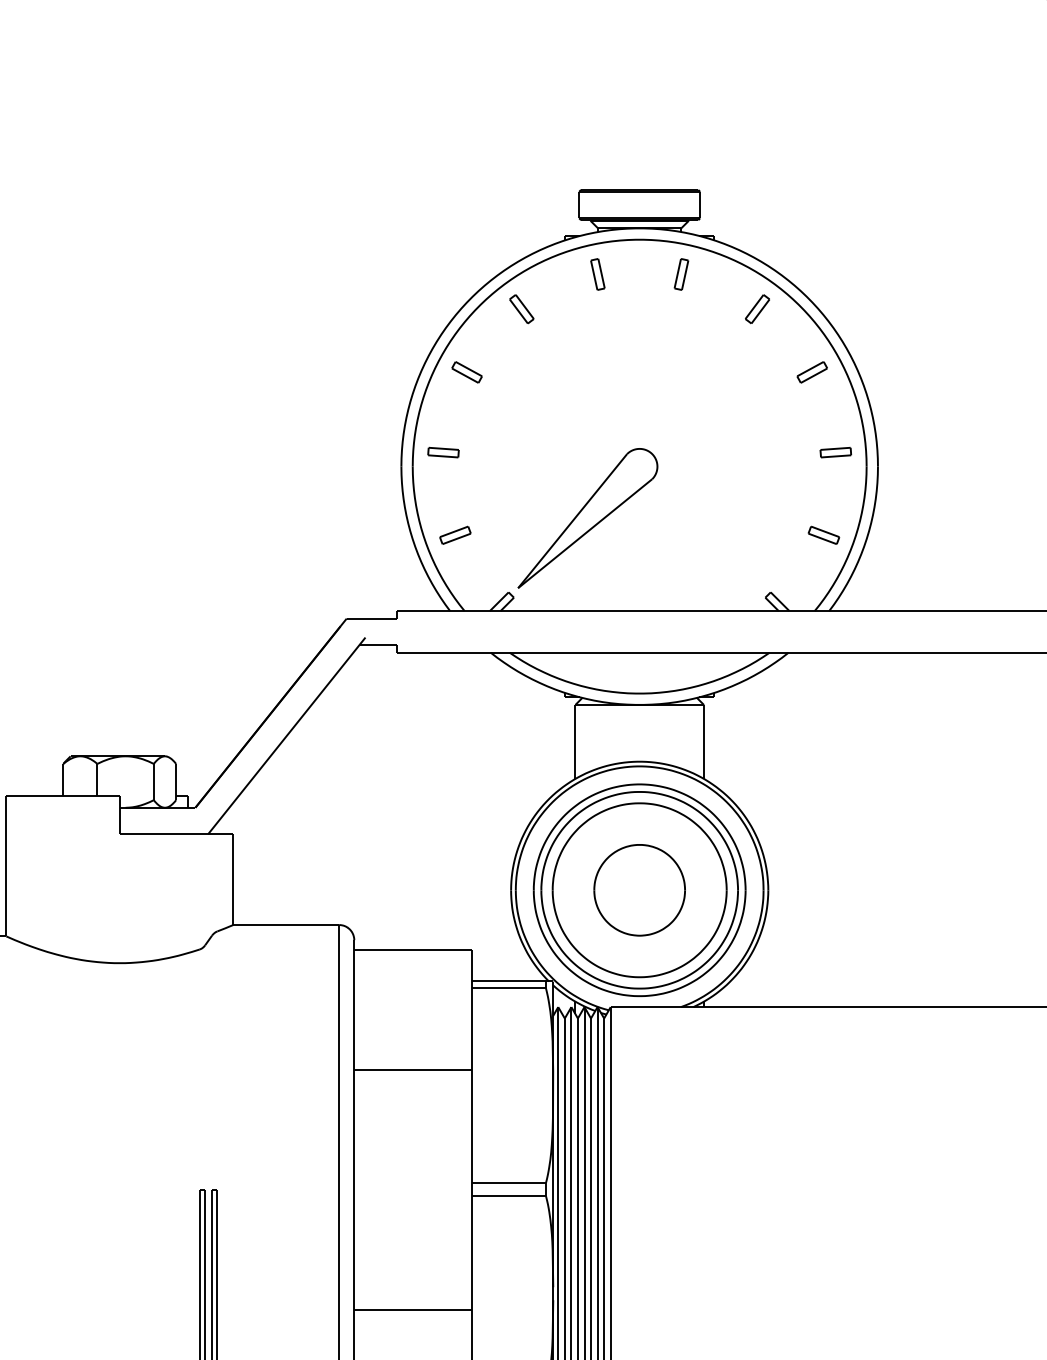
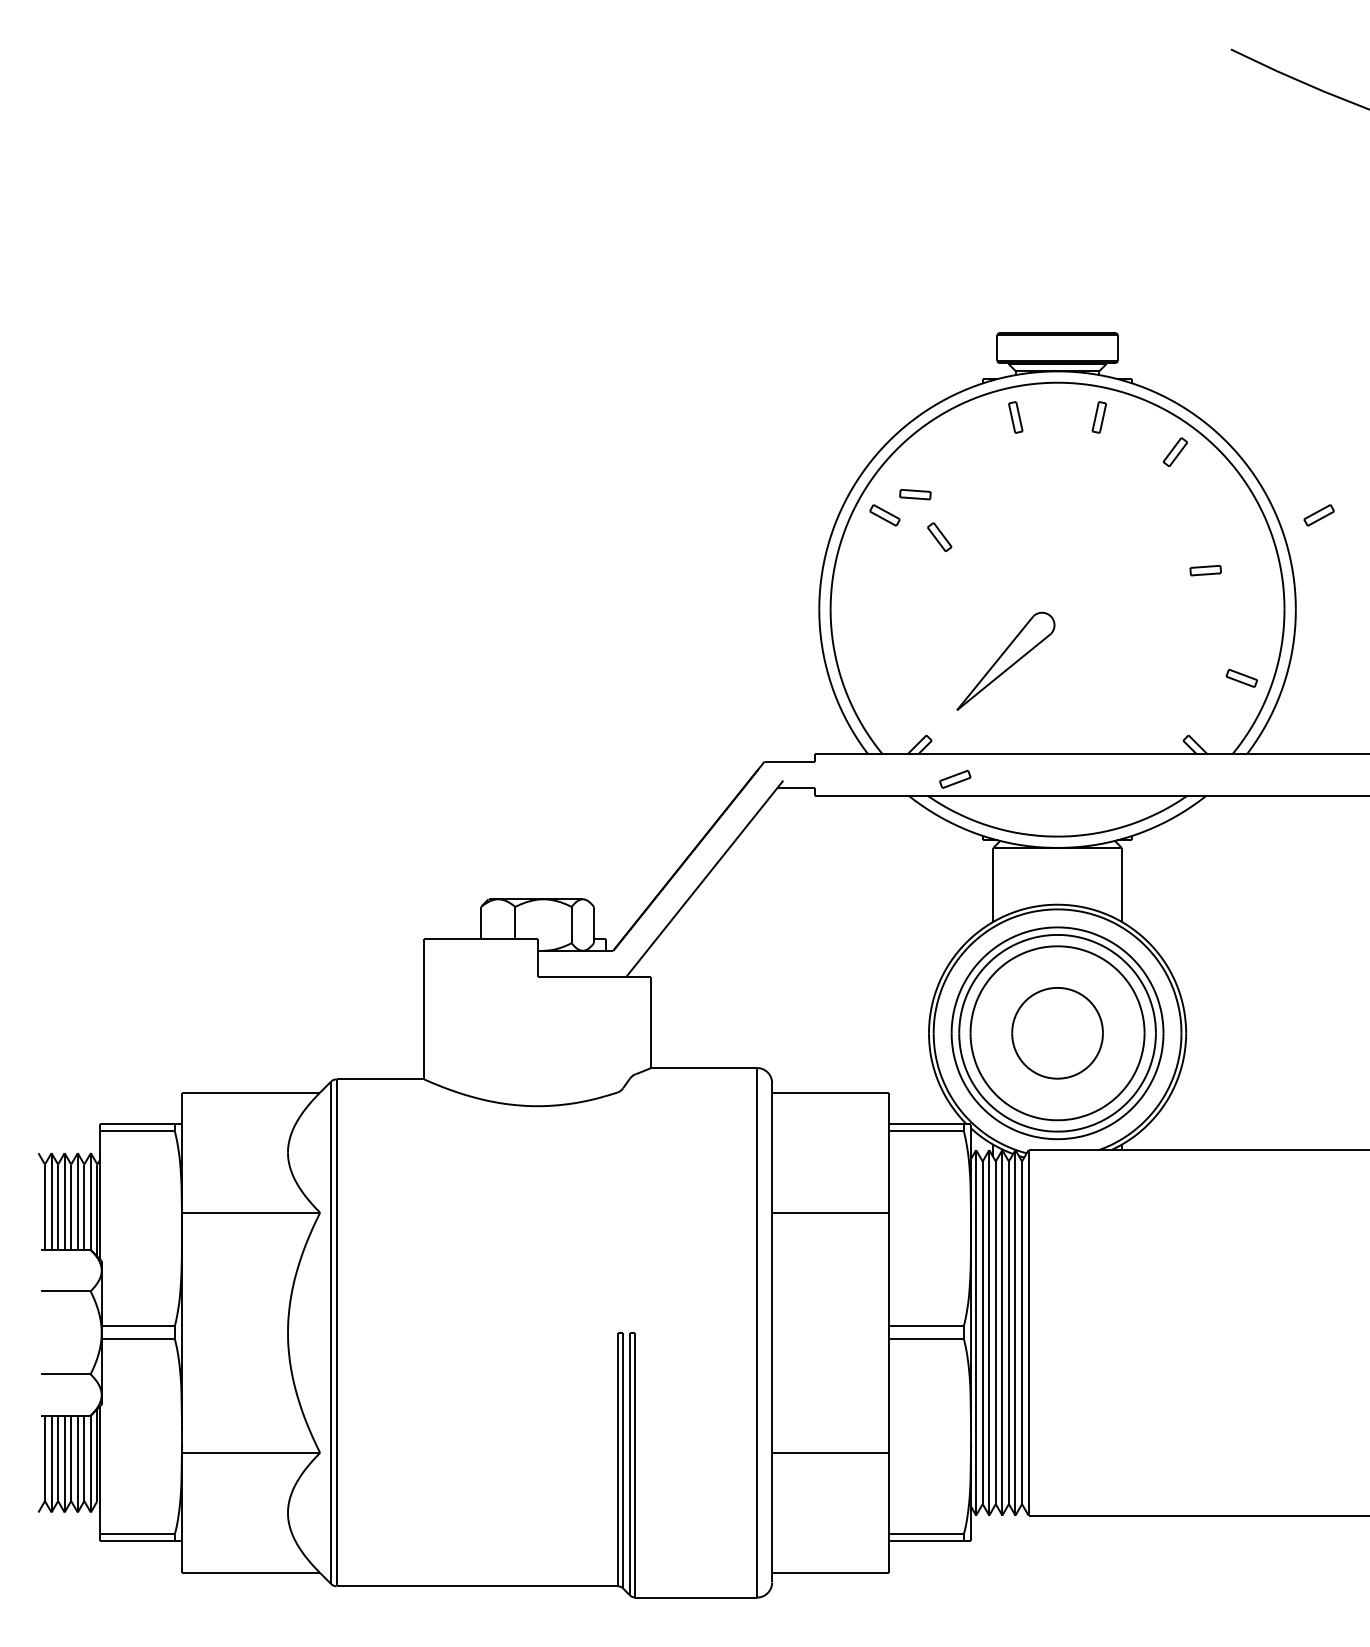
part: (521, 309) -> (939, 537), moved
part: (811, 372) -> (1318, 515), moved
part: (443, 452) -> (915, 494), moved
part: (835, 452) -> (1205, 570), moved
part: (587, 518) -> (1005, 661), size x0.7
part: (455, 534) -> (955, 778), moved

